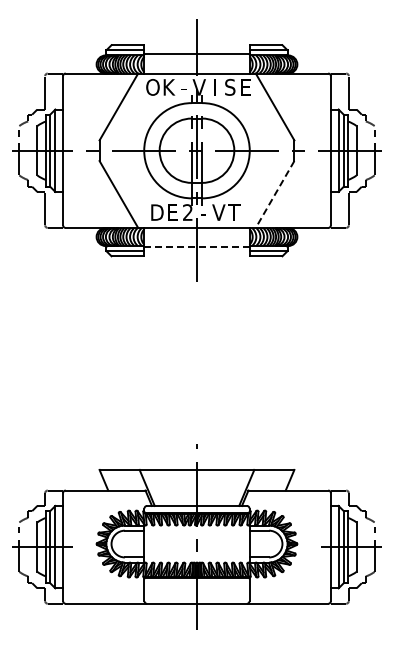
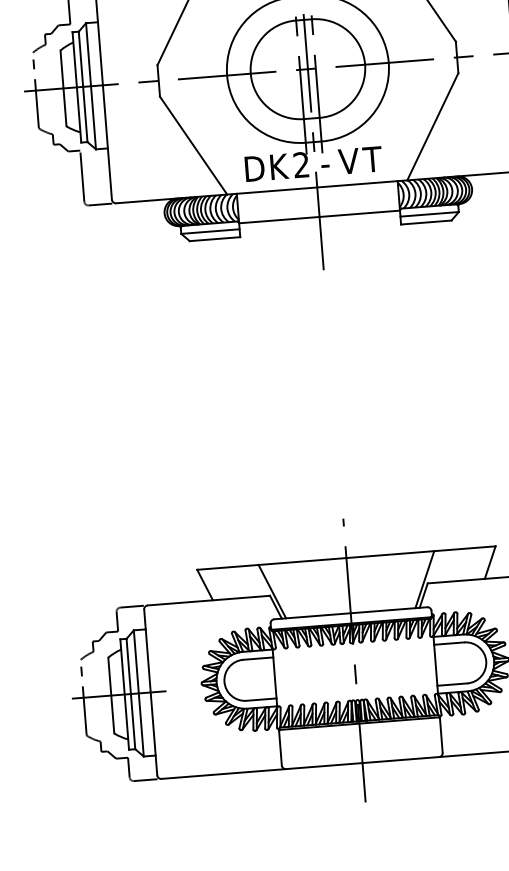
line: (275, 194) -> (433, 126), dashed -> solid
text: (173, 212) -> (279, 166), E -> K
line: (196, 247) -> (318, 217), dashed -> solid

